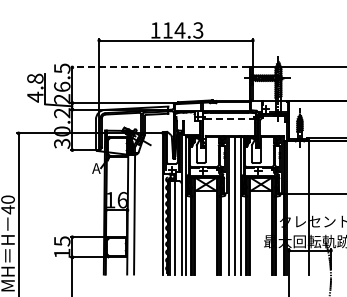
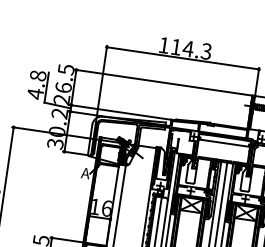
line: (159, 67) -> (162, 82), dashed -> solid
line: (230, 118) -> (225, 143), dashed -> solid

